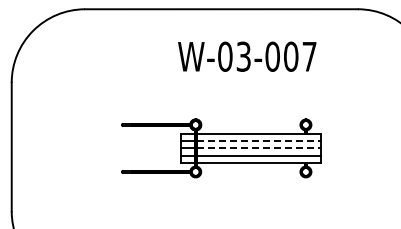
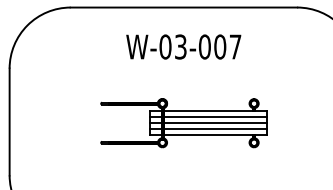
text: (247, 56) -> (183, 46), moved
line: (259, 141) -> (215, 117), dashed -> solid
line: (259, 148) -> (215, 123), dashed -> solid

